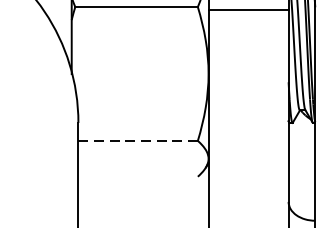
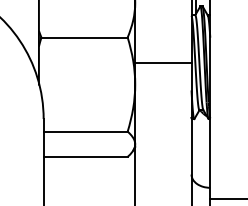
line: (248, 9) -> (163, 62), moved
line: (137, 140) -> (85, 131), dashed -> solid
line: (137, 176) -> (85, 156), added

